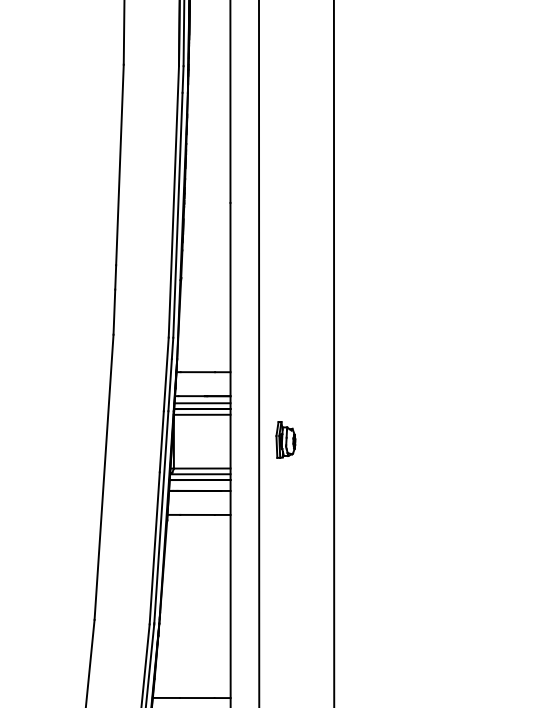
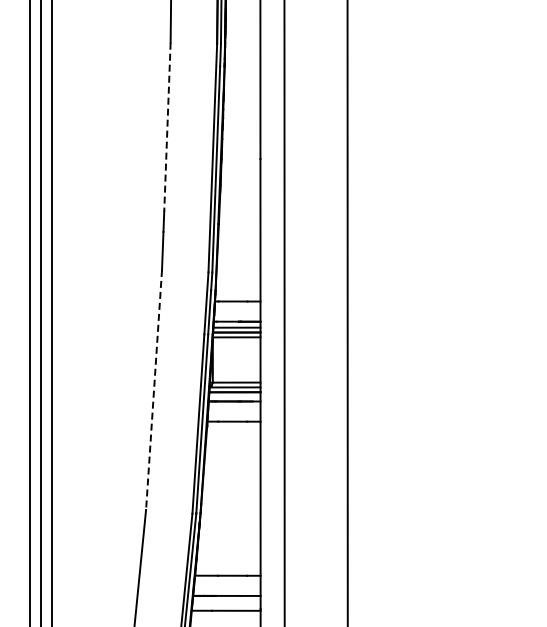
line: (120, 165) -> (167, 127), solid -> dashed
part: (285, 439) -> (306, 358), removed
line: (104, 477) -> (154, 390), solid -> dashed

